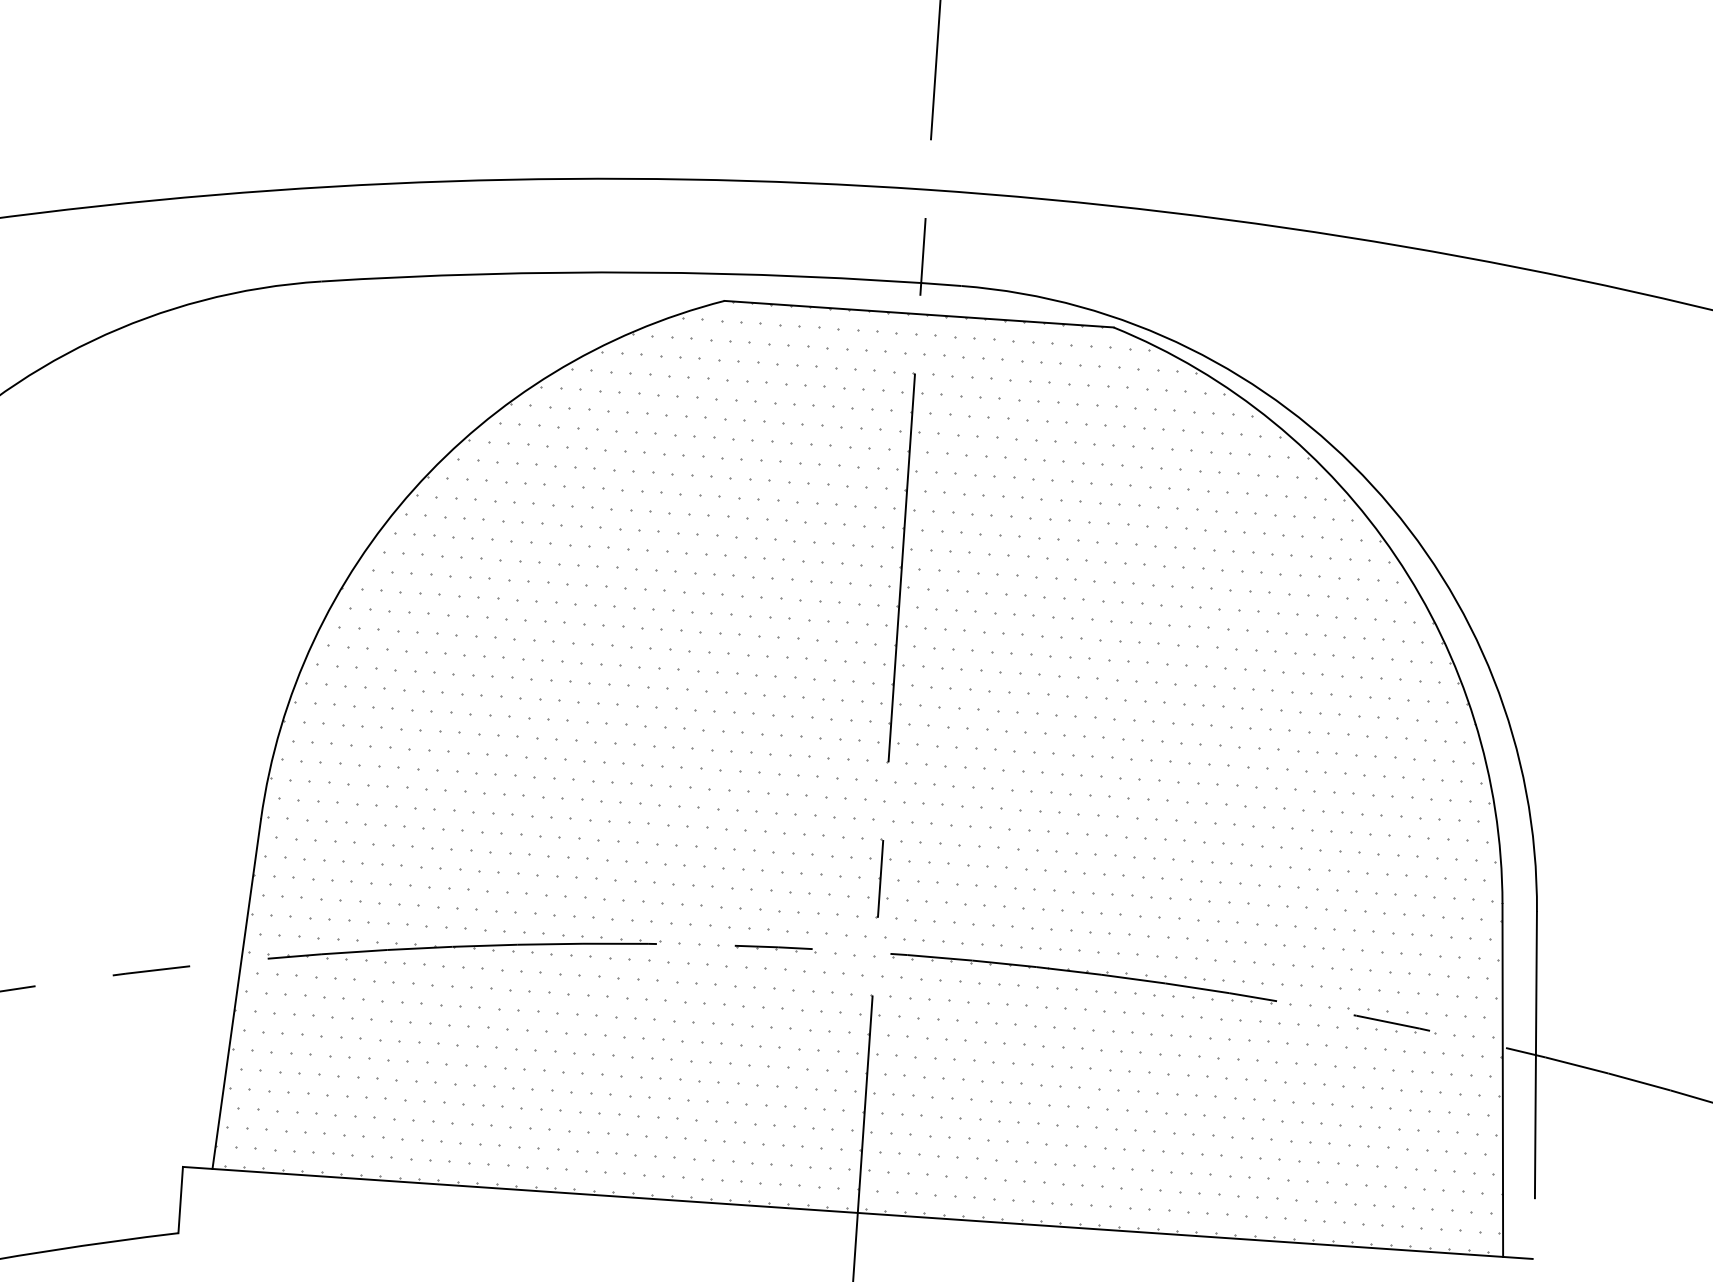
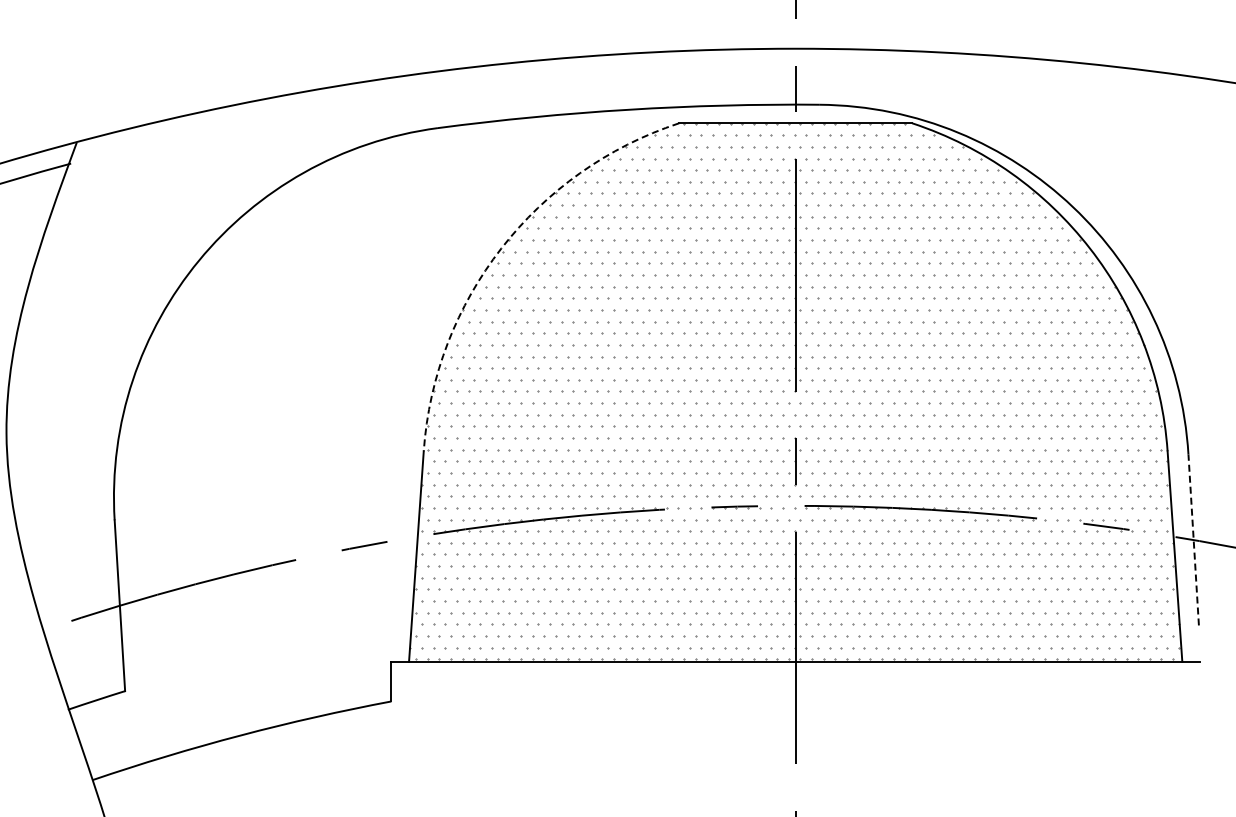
arc: (413, 489) -> (501, 248), solid -> dashed
line: (1535, 1055) -> (1193, 540), solid -> dashed

